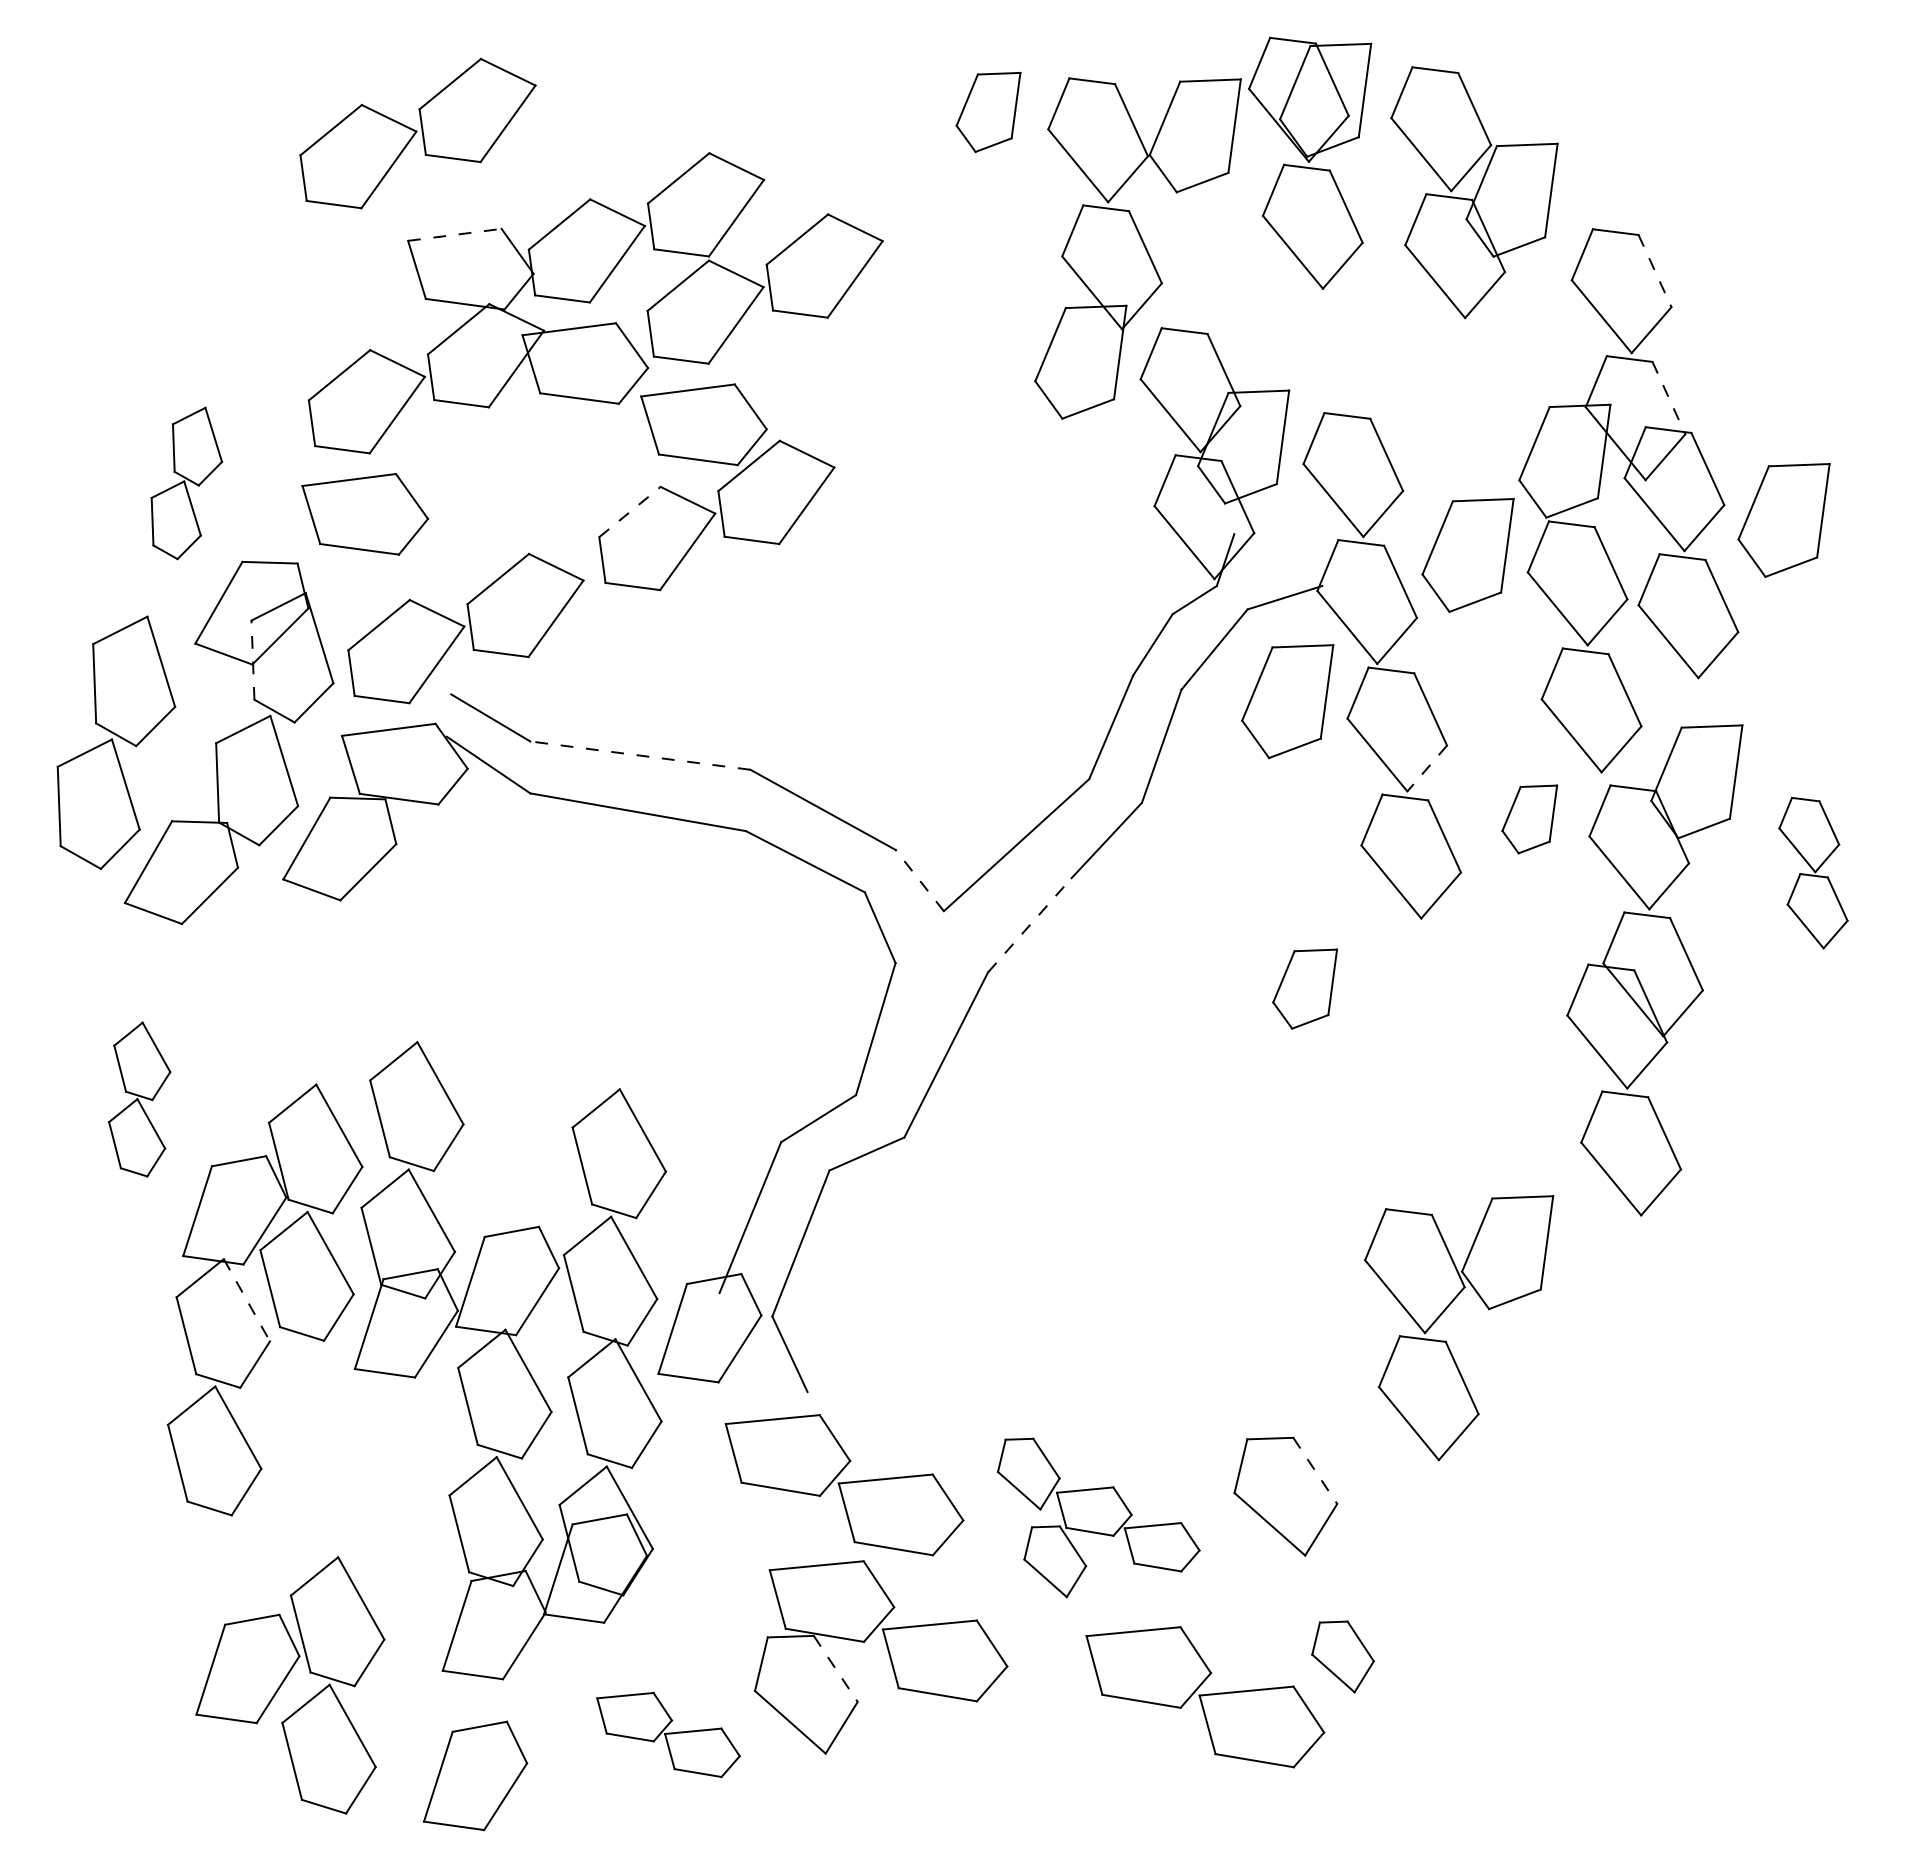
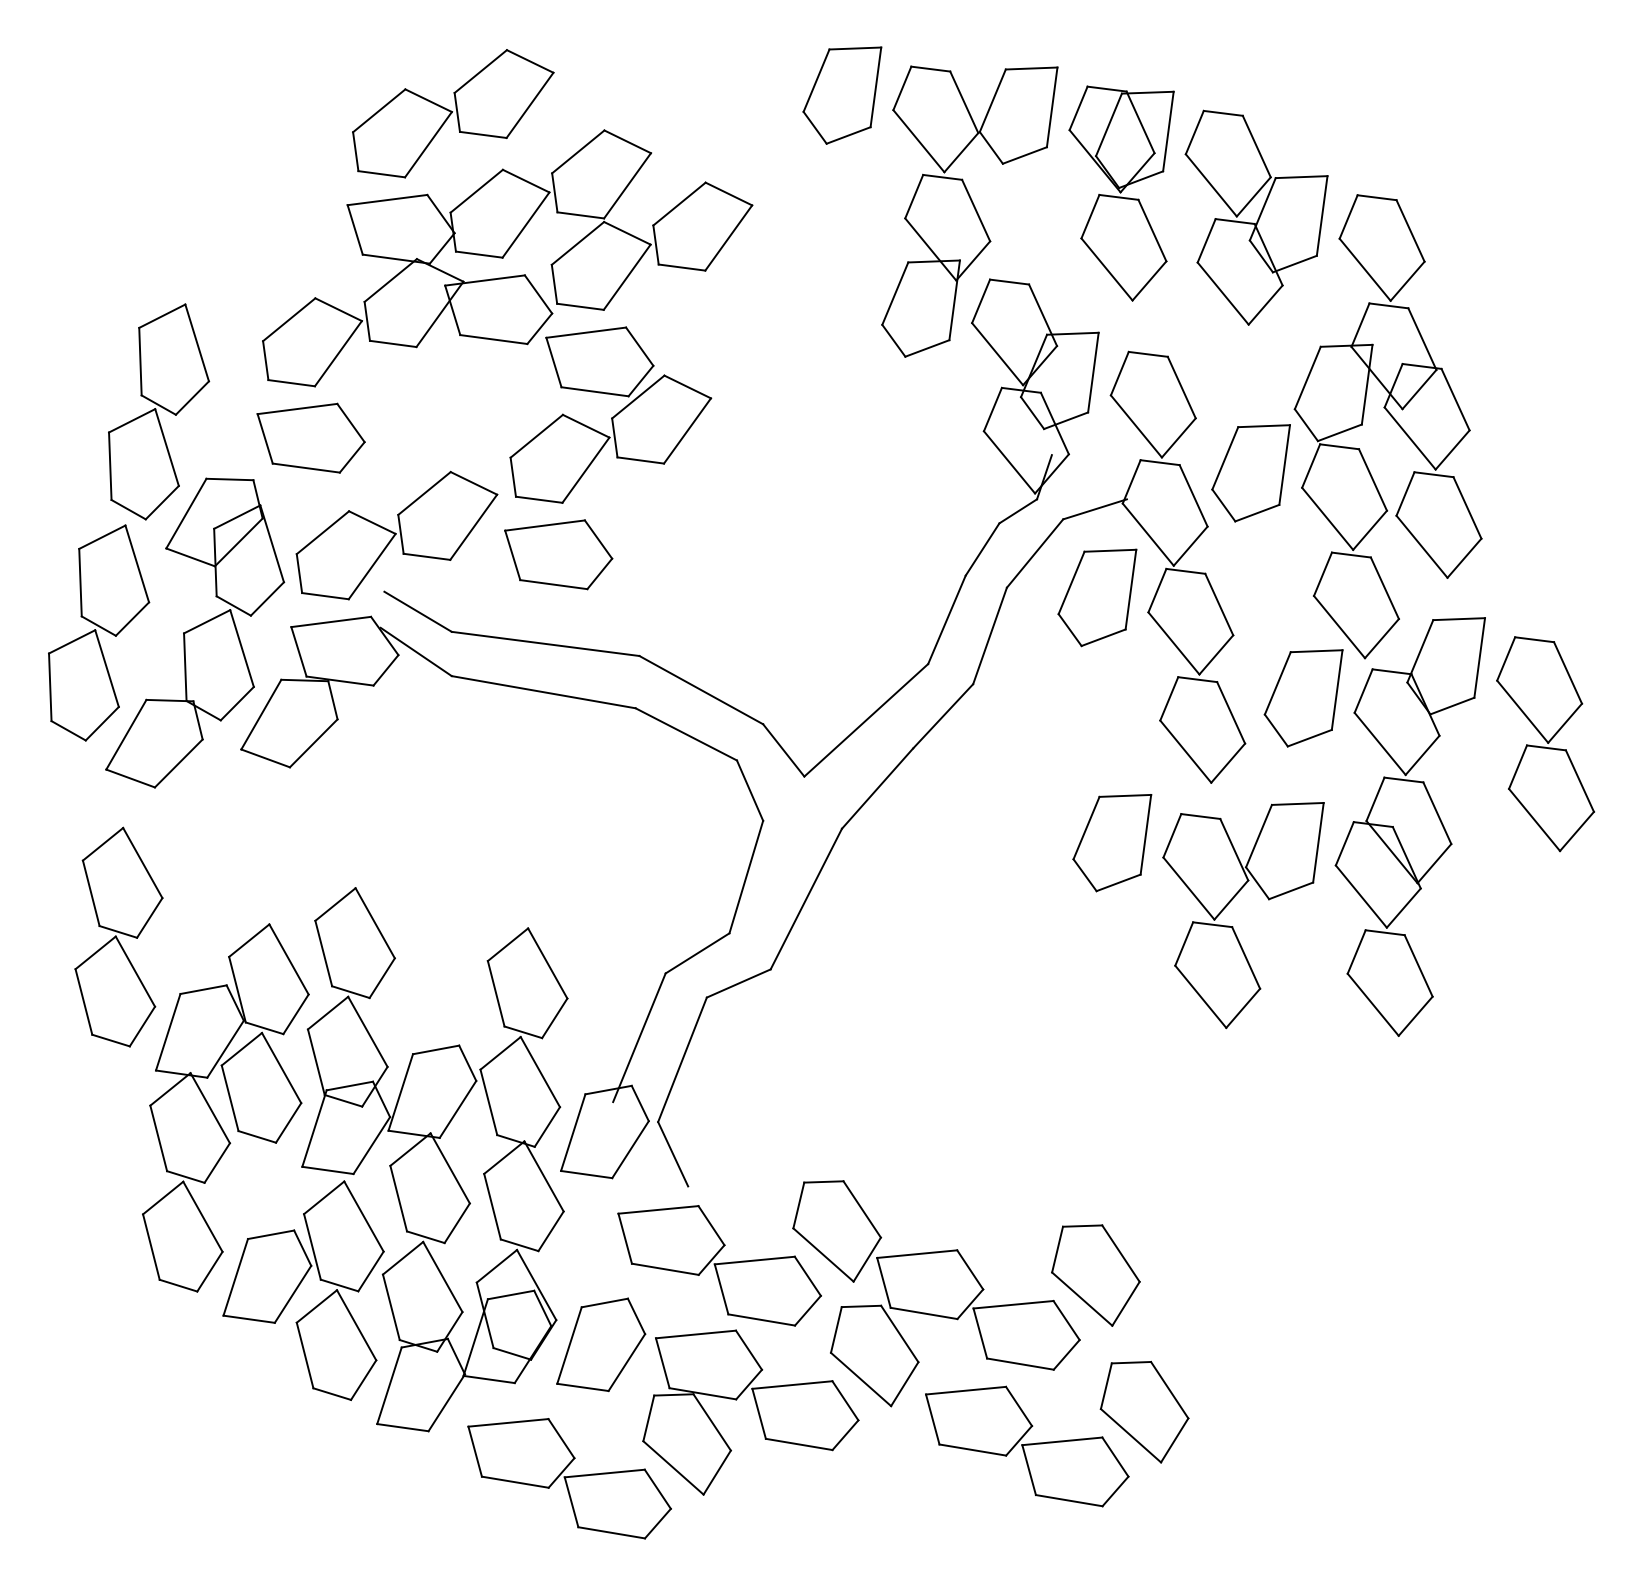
part: (988, 112) -> (842, 95), size x1.43
part: (417, 133) -> (452, 113), moved
part: (1310, 162) -> (1121, 192), moved
part: (1474, 192) -> (1256, 217), moved
line: (455, 234) -> (388, 199), dashed -> solid
line: (1655, 271) -> (1410, 231), dashed -> solid
line: (1668, 398) -> (1422, 339), dashed -> solid
part: (186, 483) -> (158, 411), size x1.67
line: (629, 512) -> (536, 436), dashed -> solid
part: (1783, 520) -> (1520, 443), removed
part: (655, 650) -> (558, 554), added
line: (252, 660) -> (215, 562), dashed -> solid
line: (640, 755) -> (545, 643), dashed -> solid
line: (1426, 768) -> (1215, 654), dashed -> solid
part: (1529, 819) -> (1303, 698), size x1.67
part: (1813, 872) -> (1545, 743), size x1.67
line: (919, 880) -> (783, 750), dashed -> solid
line: (1029, 925) -> (877, 788), dashed -> solid
part: (1304, 988) -> (1111, 842), size x1.43
part: (139, 1099) -> (118, 937), size x1.67
line: (247, 1300) -> (210, 1108), dashed -> solid
part: (1446, 1340) -> (1232, 925), moved
line: (1315, 1470) -> (1121, 1253), dashed -> solid
part: (1098, 1517) -> (936, 1293), size x1.67
part: (1342, 1656) -> (1144, 1411), size x1.67
line: (835, 1668) -> (711, 1422), dashed -> solid
part: (284, 1681) -> (298, 1287), moved
part: (668, 1734) -> (569, 1478), size x1.67
part: (475, 1775) -> (601, 1344), moved

